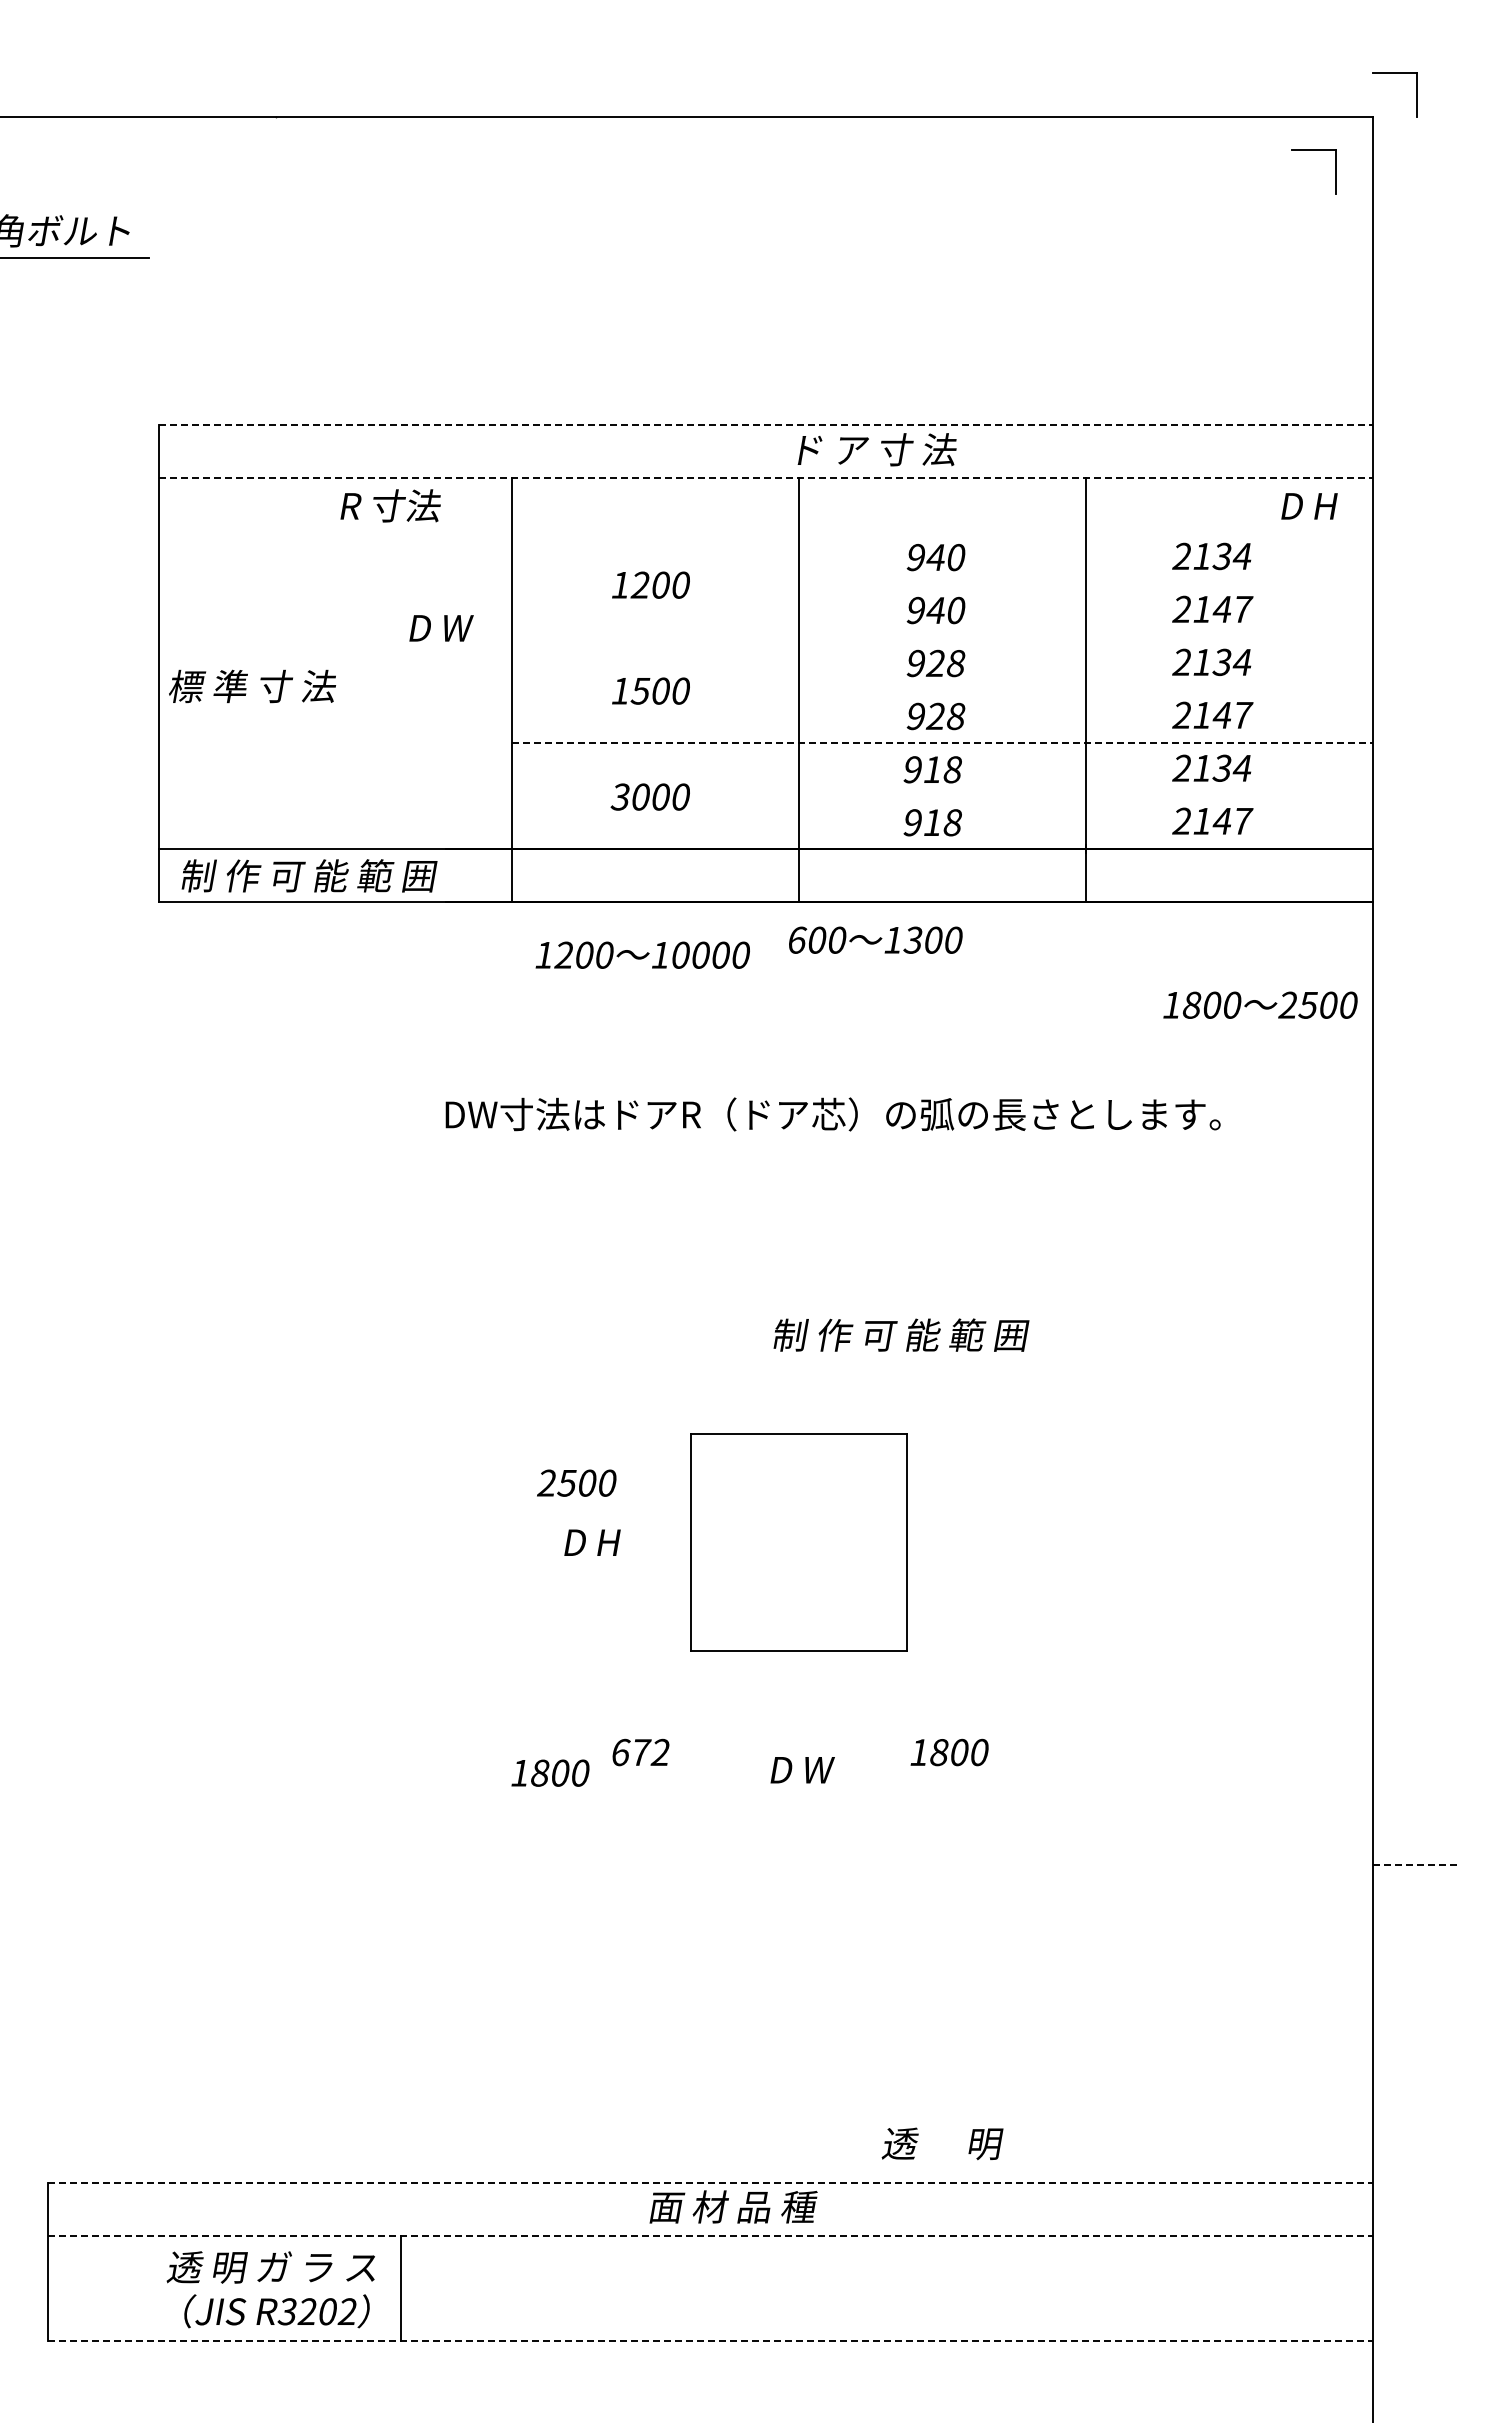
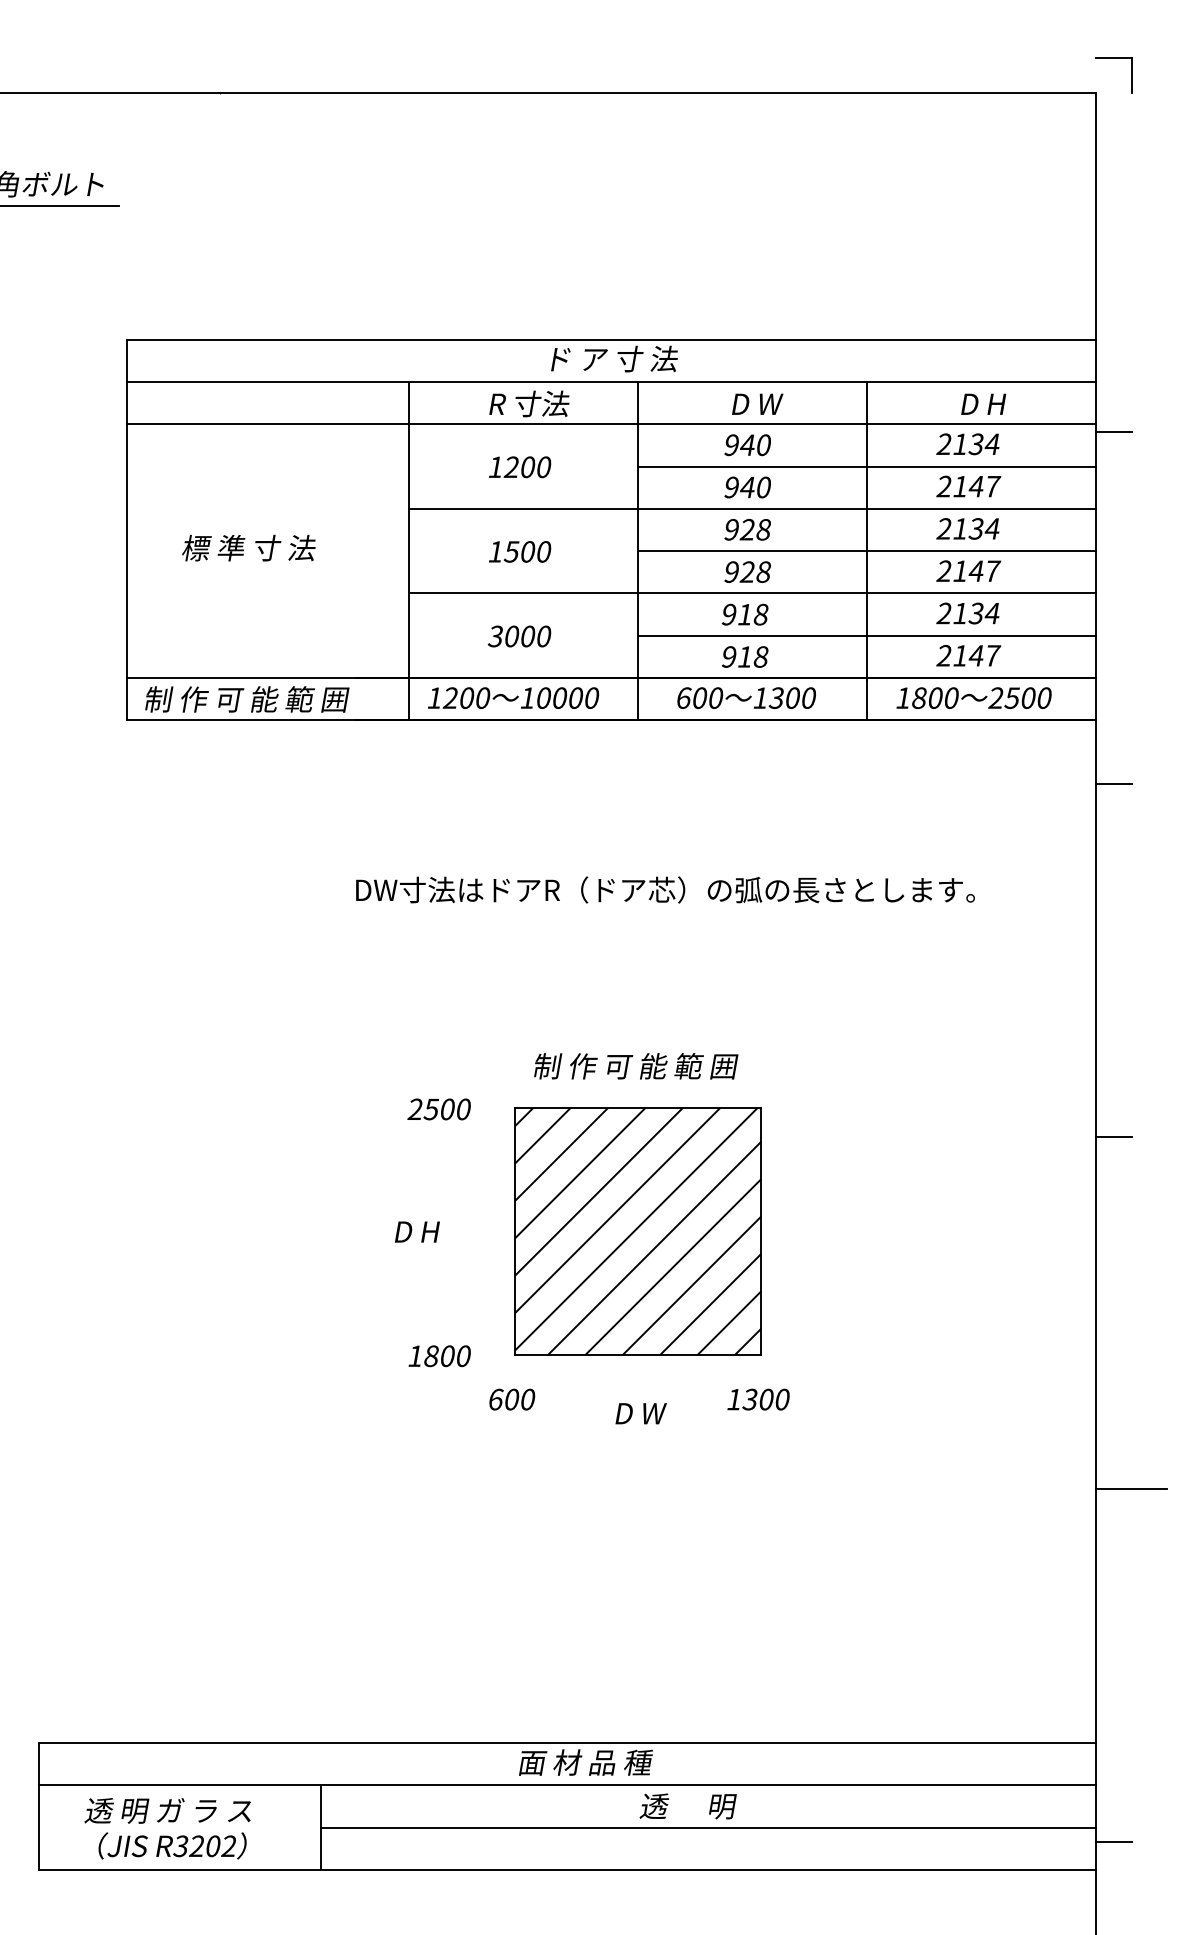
part: (1313, 150) -> (1049, 120), removed
line: (765, 425) -> (611, 339), dashed -> solid
text: (876, 449) -> (613, 358), moved
line: (765, 478) -> (611, 382), dashed -> solid
text: (390, 505) -> (529, 403), moved
text: (1309, 506) -> (983, 404), moved
line: (765, 531) -> (611, 424), added
line: (1394, 540) -> (1113, 431), added
line: (1085, 584) -> (867, 466), added
text: (441, 628) -> (757, 404), moved
line: (941, 637) -> (752, 509), added
text: (252, 686) -> (248, 548), moved
line: (1085, 690) -> (867, 551), added
line: (942, 743) -> (752, 593), dashed -> solid
line: (1085, 796) -> (867, 636), added
text: (875, 939) -> (746, 697), moved
text: (642, 954) -> (513, 697), moved
line: (1394, 981) -> (1113, 783), added
text: (1260, 1004) -> (974, 697), moved
text: (901, 1334) -> (636, 1065), moved
line: (1394, 1423) -> (1113, 1136), added
text: (576, 1482) -> (438, 1108), moved
text: (592, 1542) -> (417, 1231), moved
part: (798, 1542) -> (637, 1231), size x1.43
text: (650, 1752) -> (519, 1399), 672 -> 600
text: (938, 1752) -> (749, 1399), 1800 -> 1300
text: (550, 1772) -> (439, 1355), moved
line: (1417, 1864) -> (1132, 1489), dashed -> solid
text: (942, 2143) -> (688, 1806), moved
line: (710, 2182) -> (567, 1743), dashed -> solid
line: (710, 2235) -> (567, 1785), dashed -> solid
line: (886, 2288) -> (708, 1827), added
text: (270, 2289) -> (167, 1828), moved
line: (1394, 2306) -> (1113, 1842), added
line: (710, 2341) -> (567, 1870), dashed -> solid

